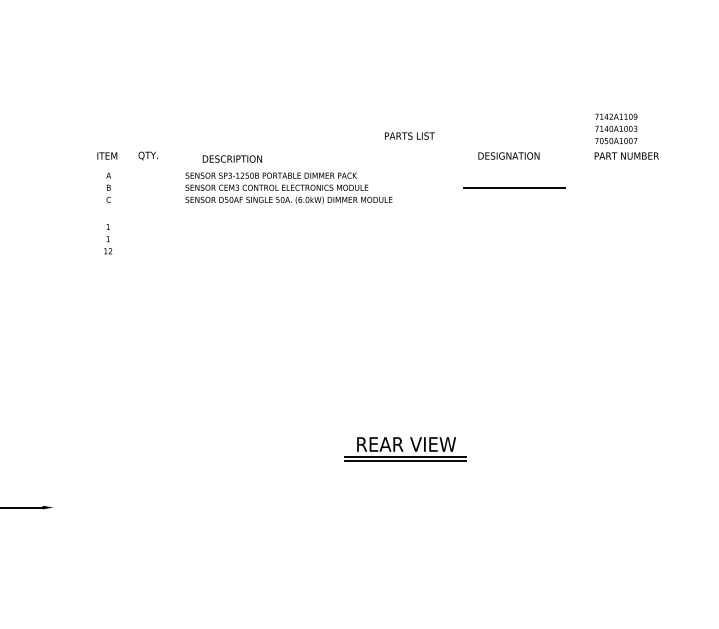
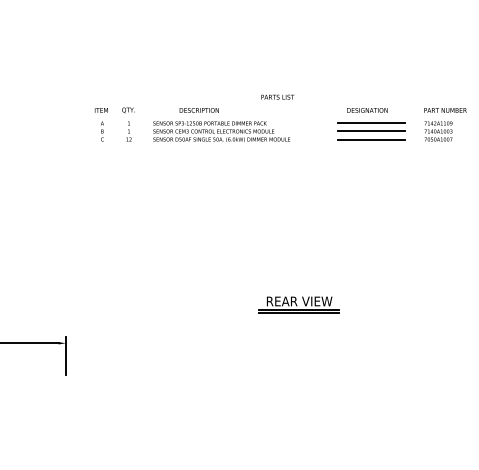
text: (616, 128) -> (438, 131), moved
text: (409, 134) -> (277, 96), moved
text: (231, 159) -> (198, 110), moved
line: (513, 175) -> (370, 123), added
line: (513, 199) -> (370, 139), added
text: (107, 239) -> (128, 131), moved
line: (53, 526) -> (65, 355), added

